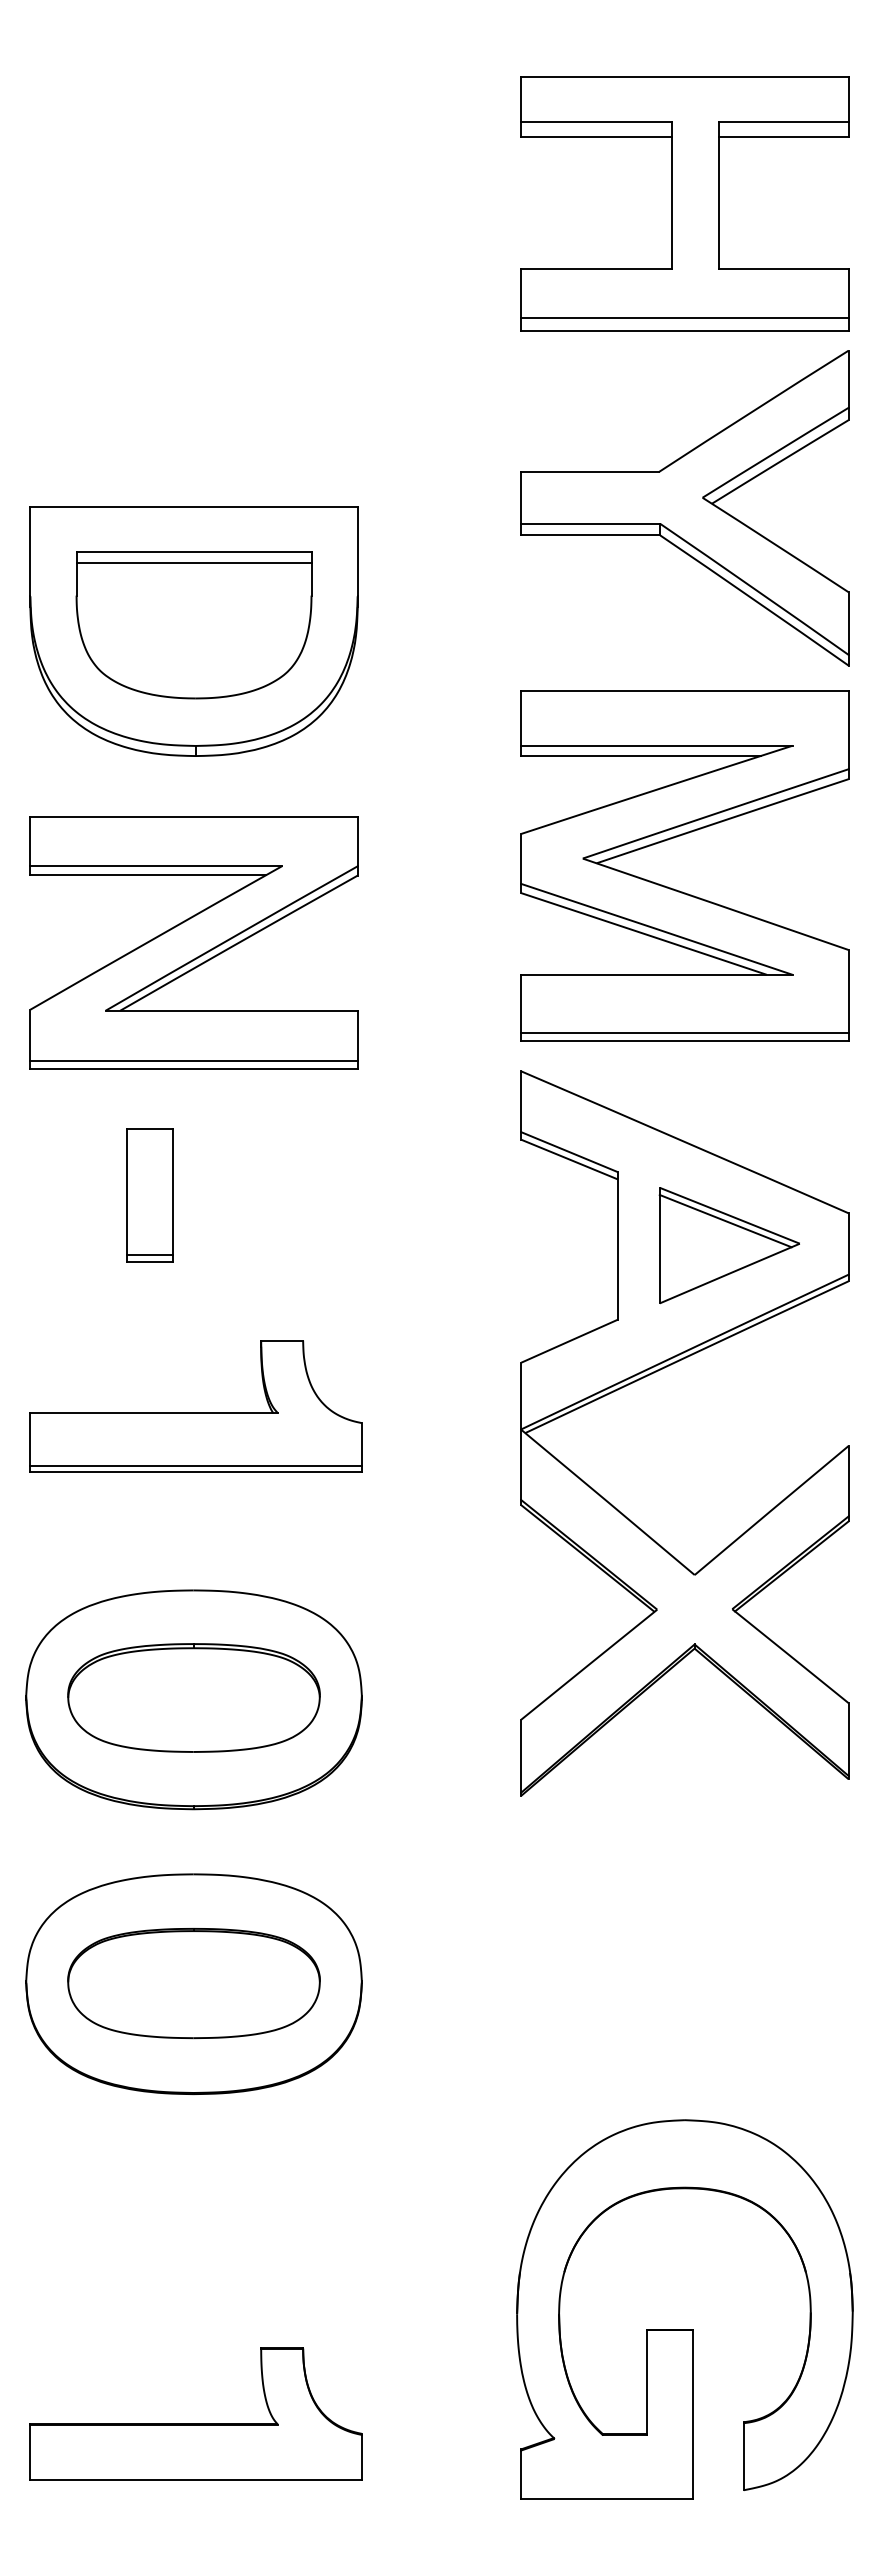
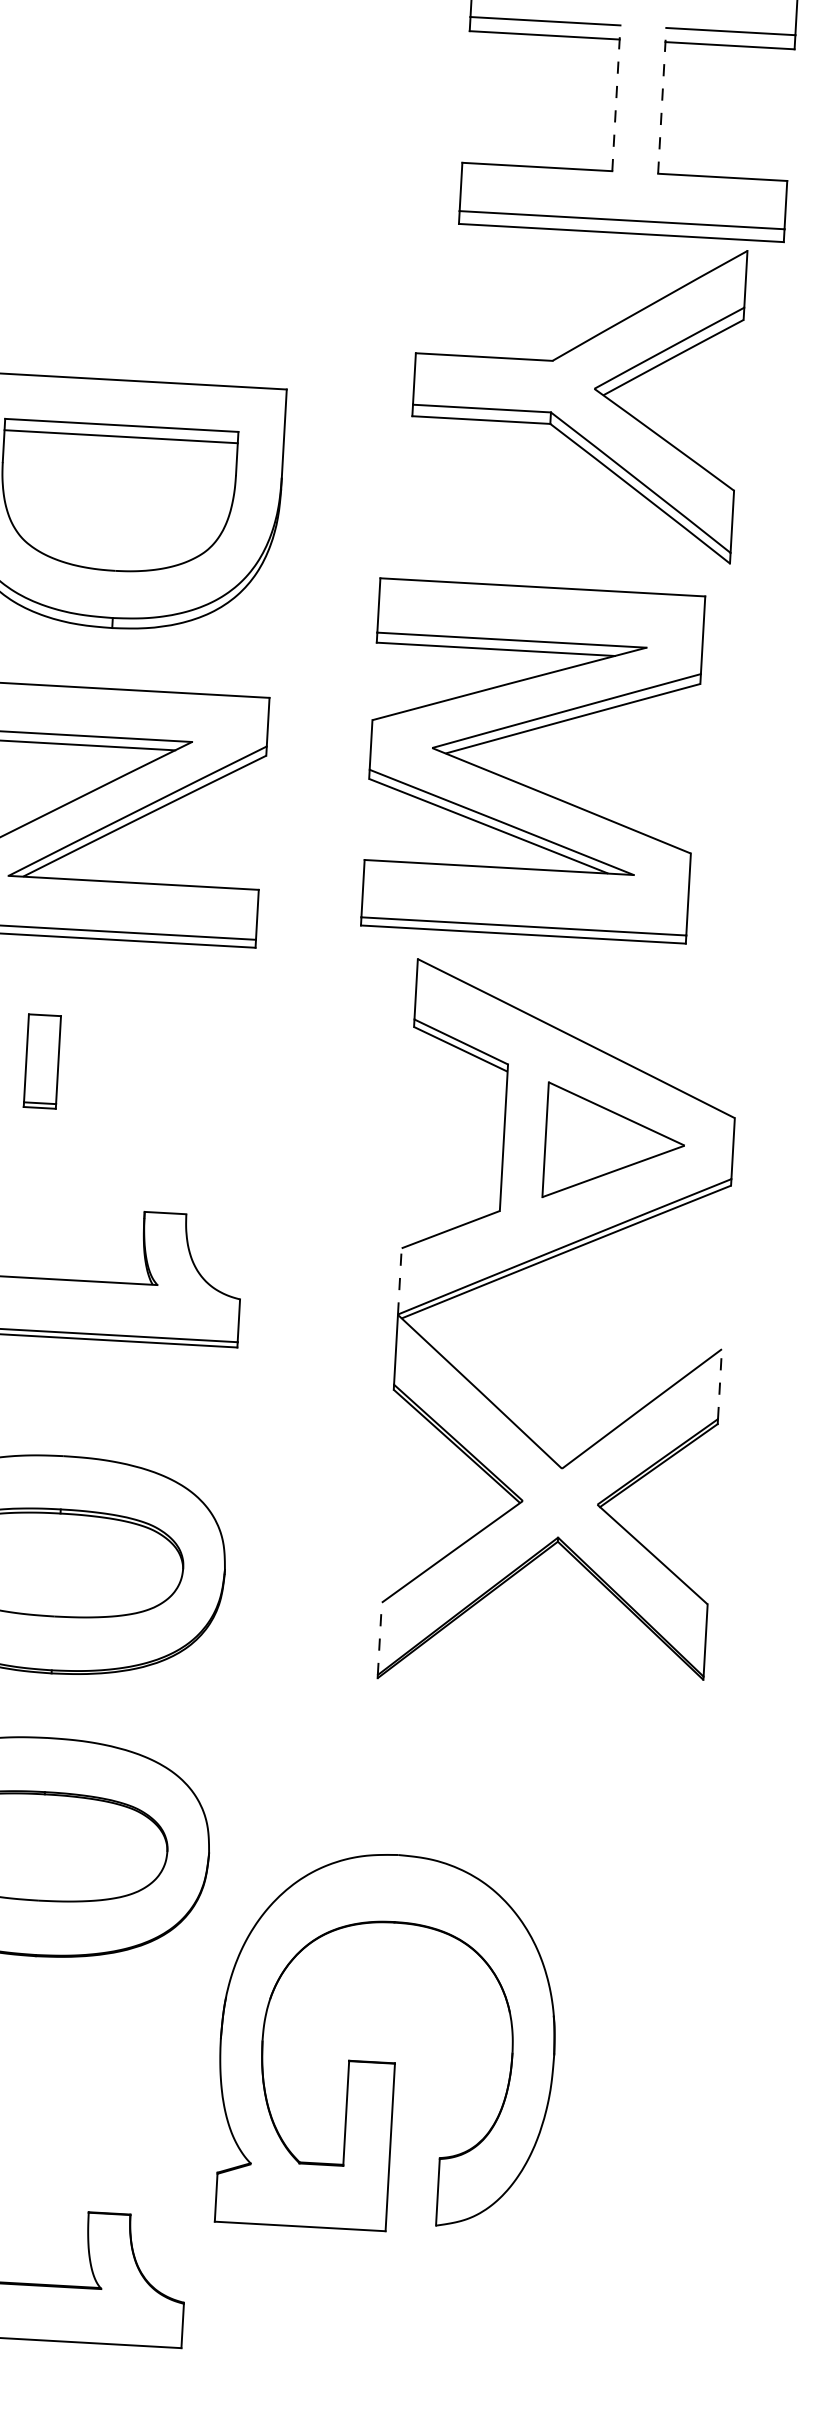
line: (672, 195) -> (616, 98), solid -> dashed
line: (718, 195) -> (662, 100), solid -> dashed
part: (684, 508) -> (575, 398), moved
part: (676, 889) -> (523, 783), moved
part: (149, 1195) -> (41, 1061), size x0.7
line: (725, 1220) -> (612, 1118), removed
line: (521, 1395) -> (400, 1280), solid -> dashed
line: (848, 1480) -> (719, 1383), solid -> dashed
line: (521, 1755) -> (380, 1638), solid -> dashed
part: (684, 2329) -> (386, 2062), moved

